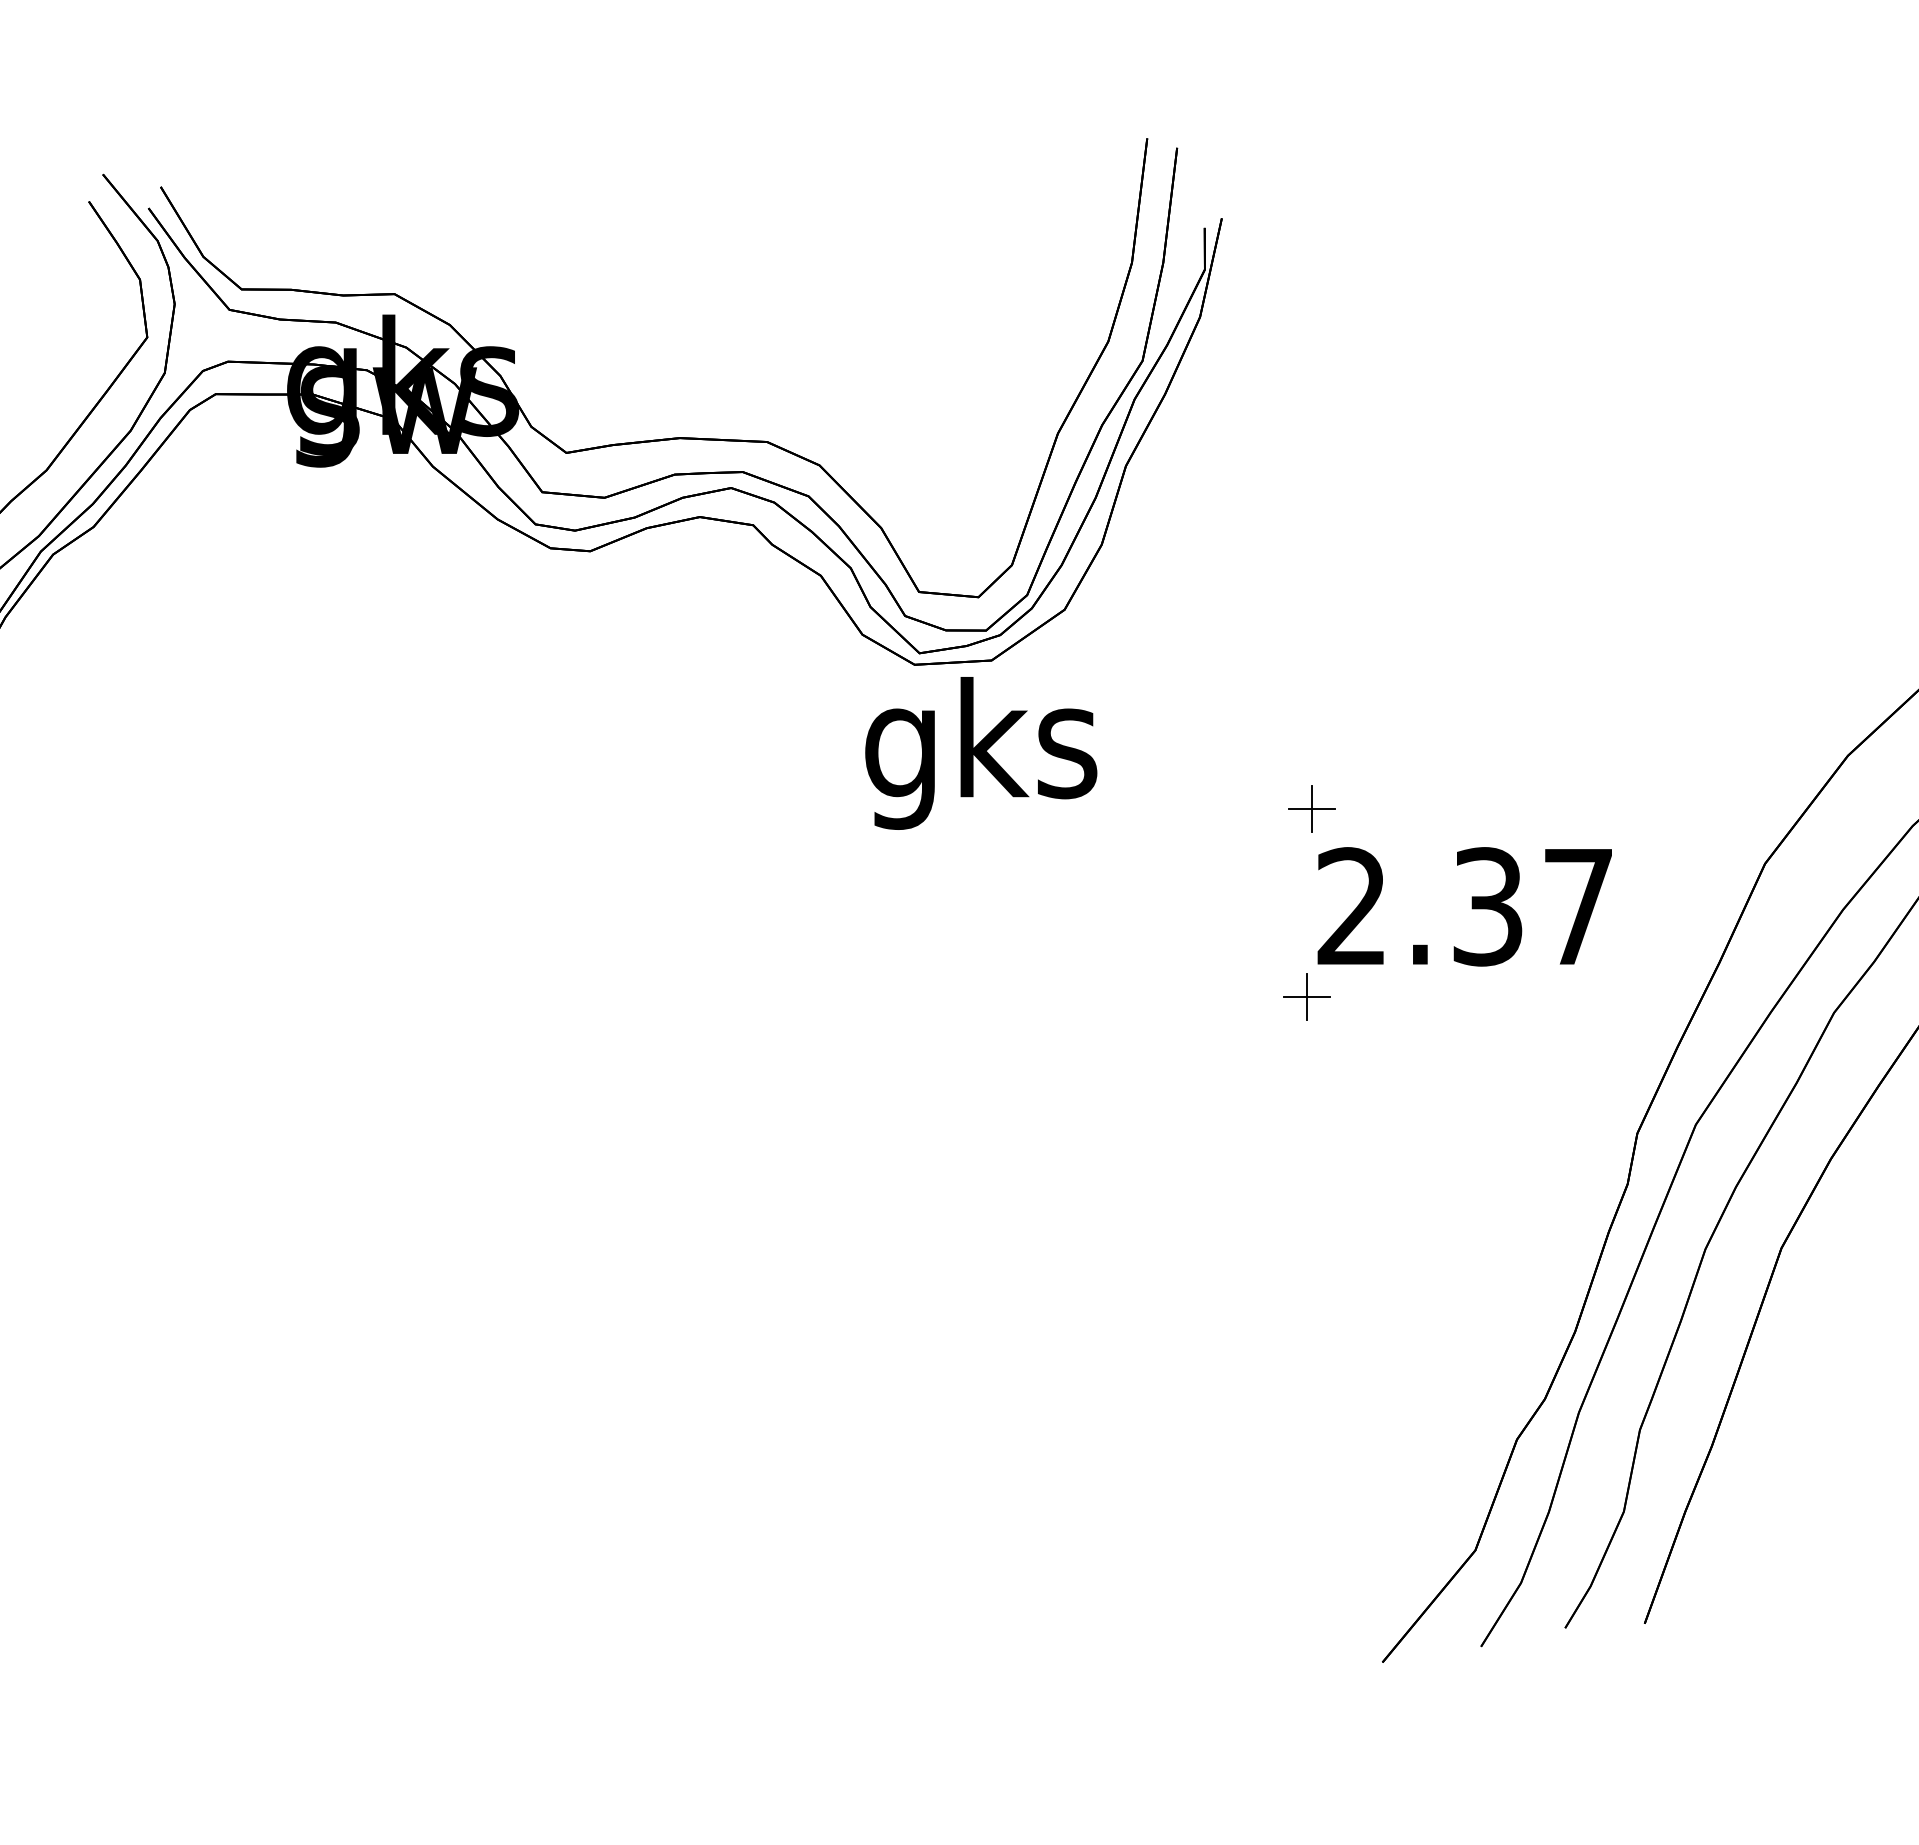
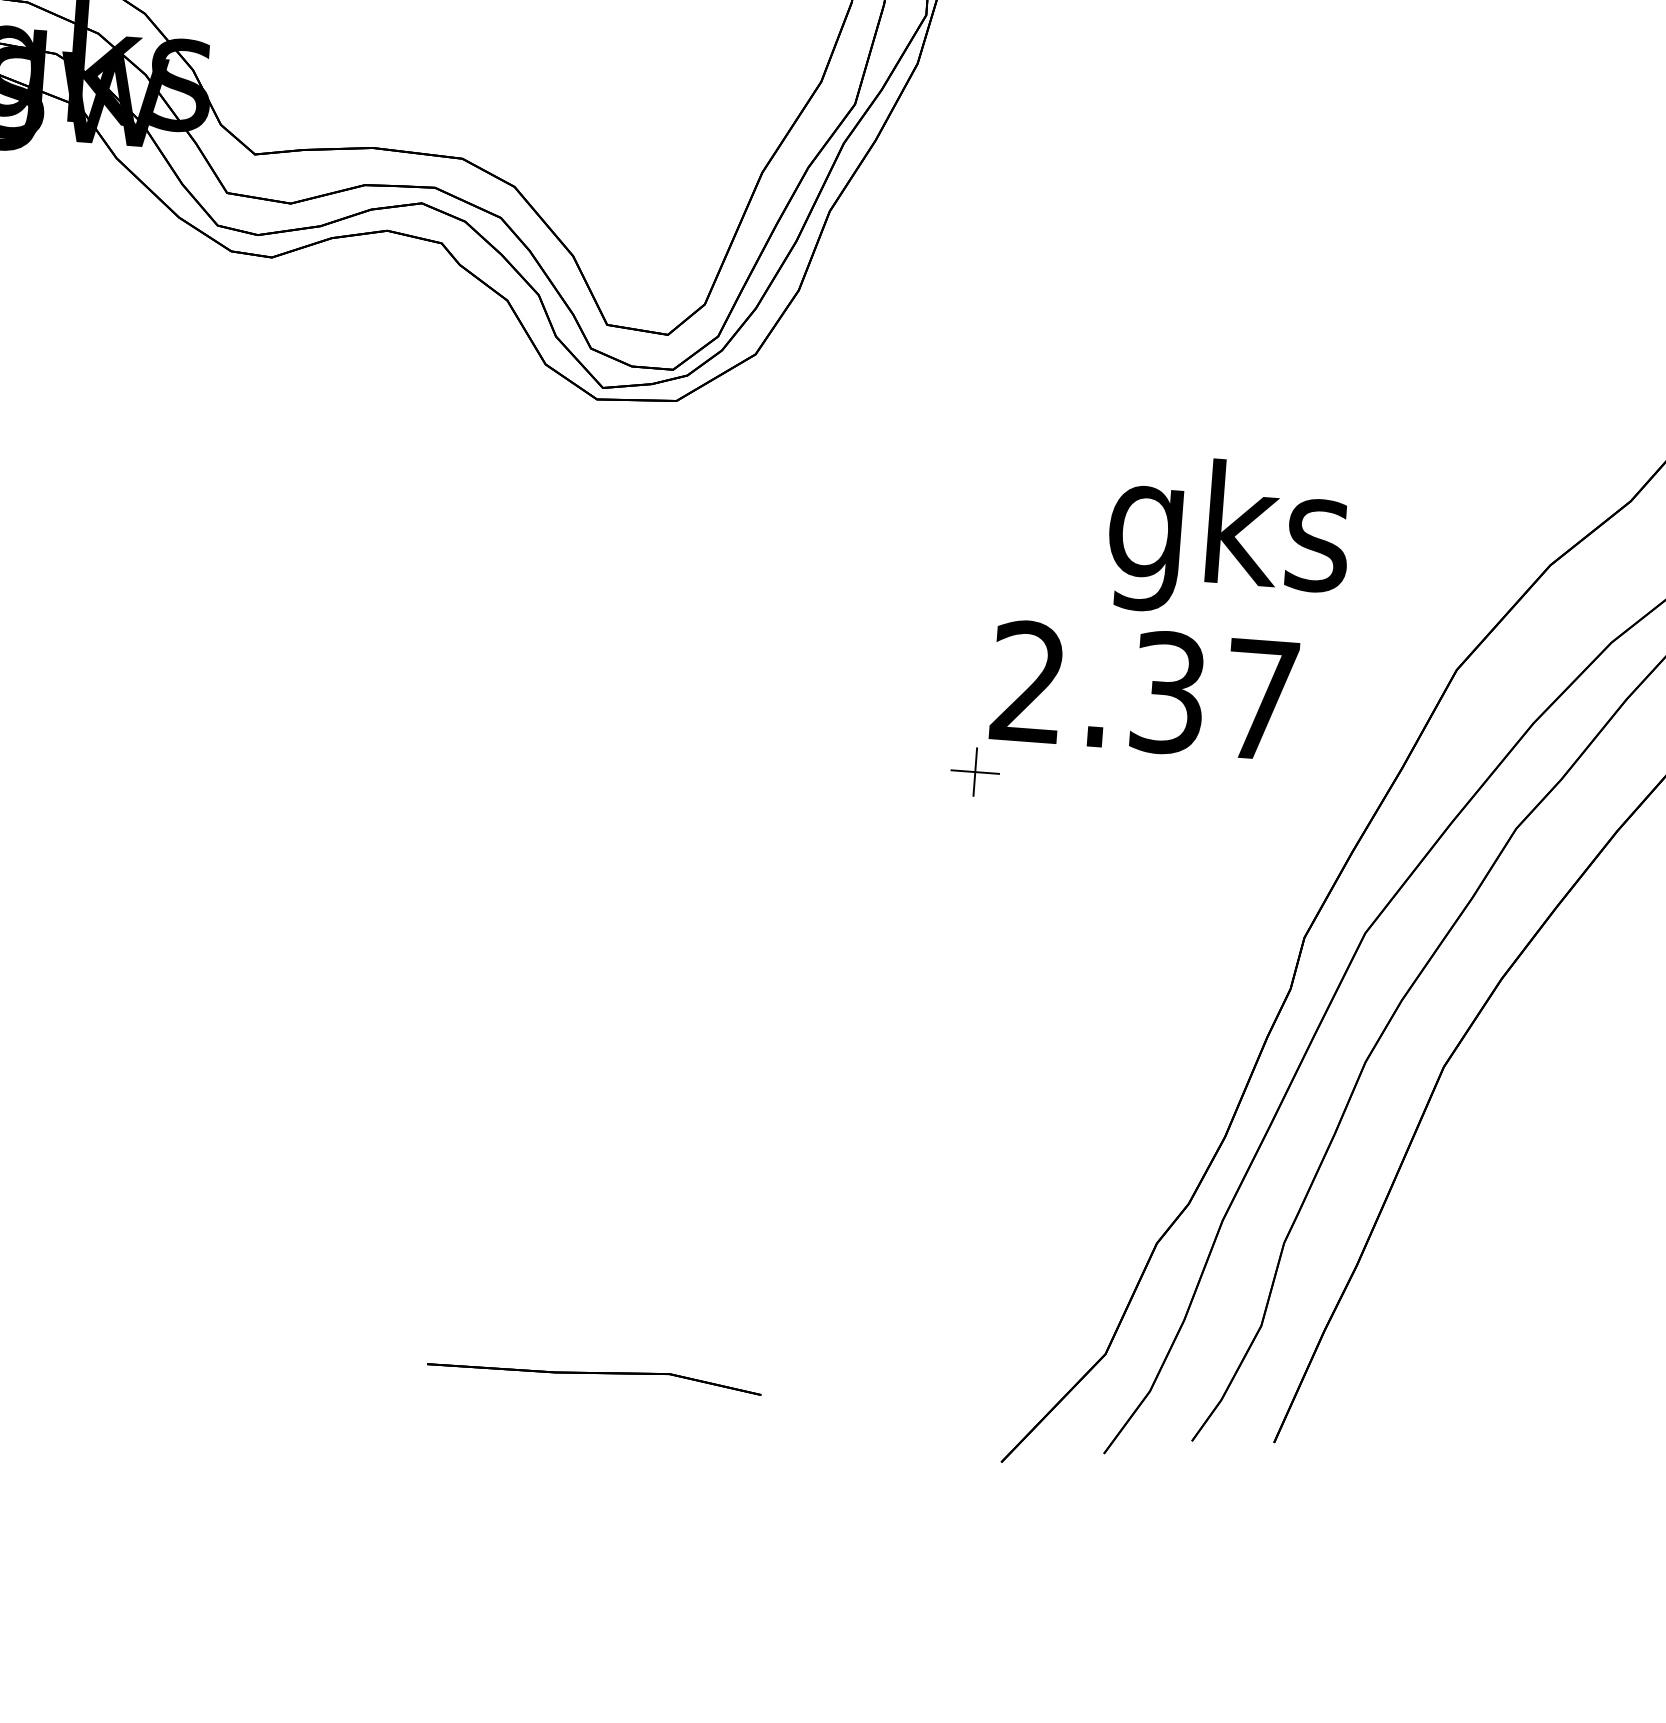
text: (981, 753) -> (1229, 538), moved
part: (1311, 808) -> (994, 578), removed
part: (982, 1607) -> (593, 1374), added

